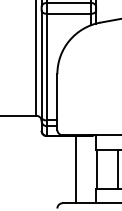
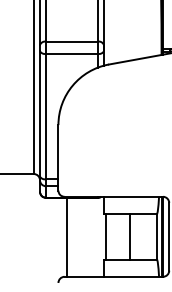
line: (76, 168) -> (66, 236), moved

